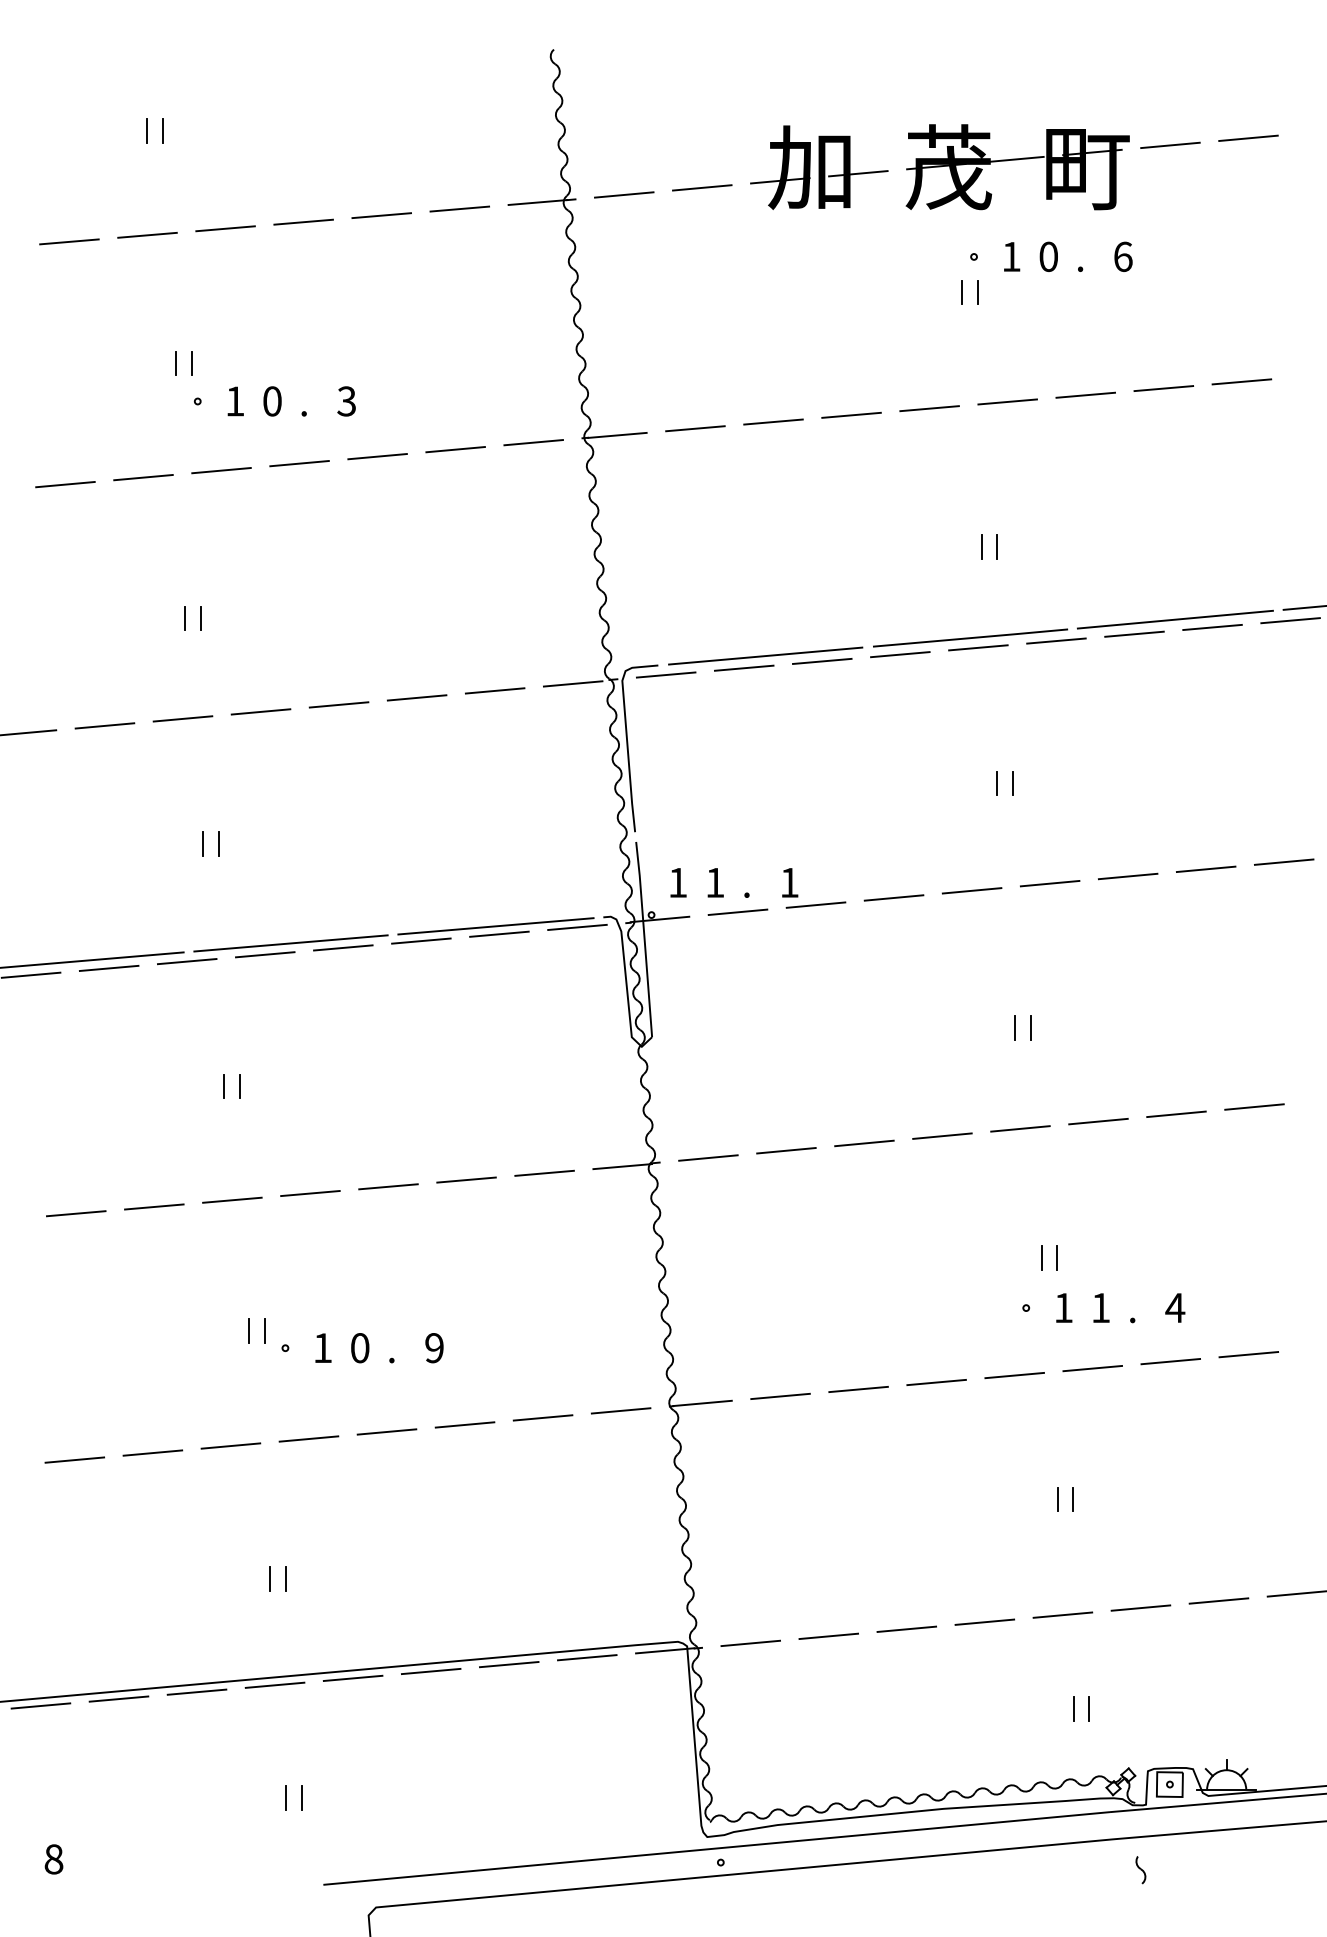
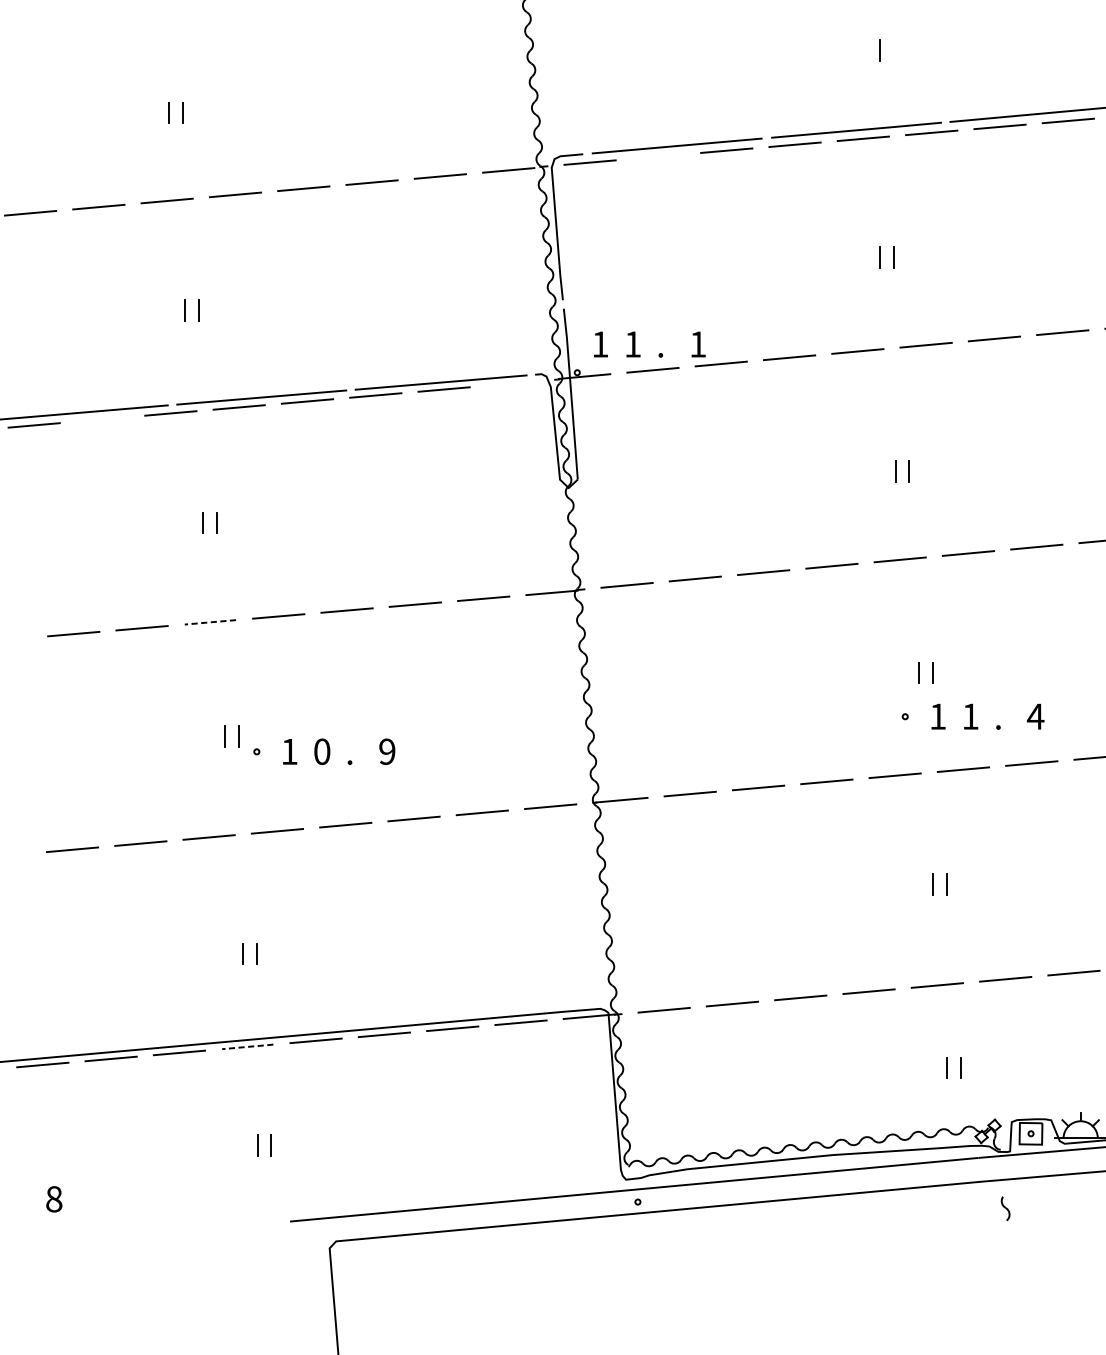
line: (981, 546) -> (866, 50), removed
line: (743, 667) -> (657, 156), removed
line: (577, 927) -> (512, 383), removed
line: (108, 967) -> (101, 418), removed
line: (231, 1200) -> (209, 622), solid -> dashed
line: (274, 1685) -> (247, 1047), solid -> dashed

